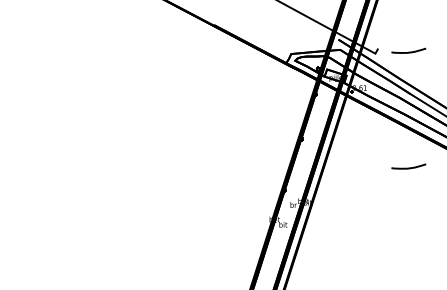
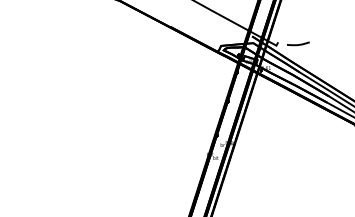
curve: (409, 167) -> (298, 120), removed

